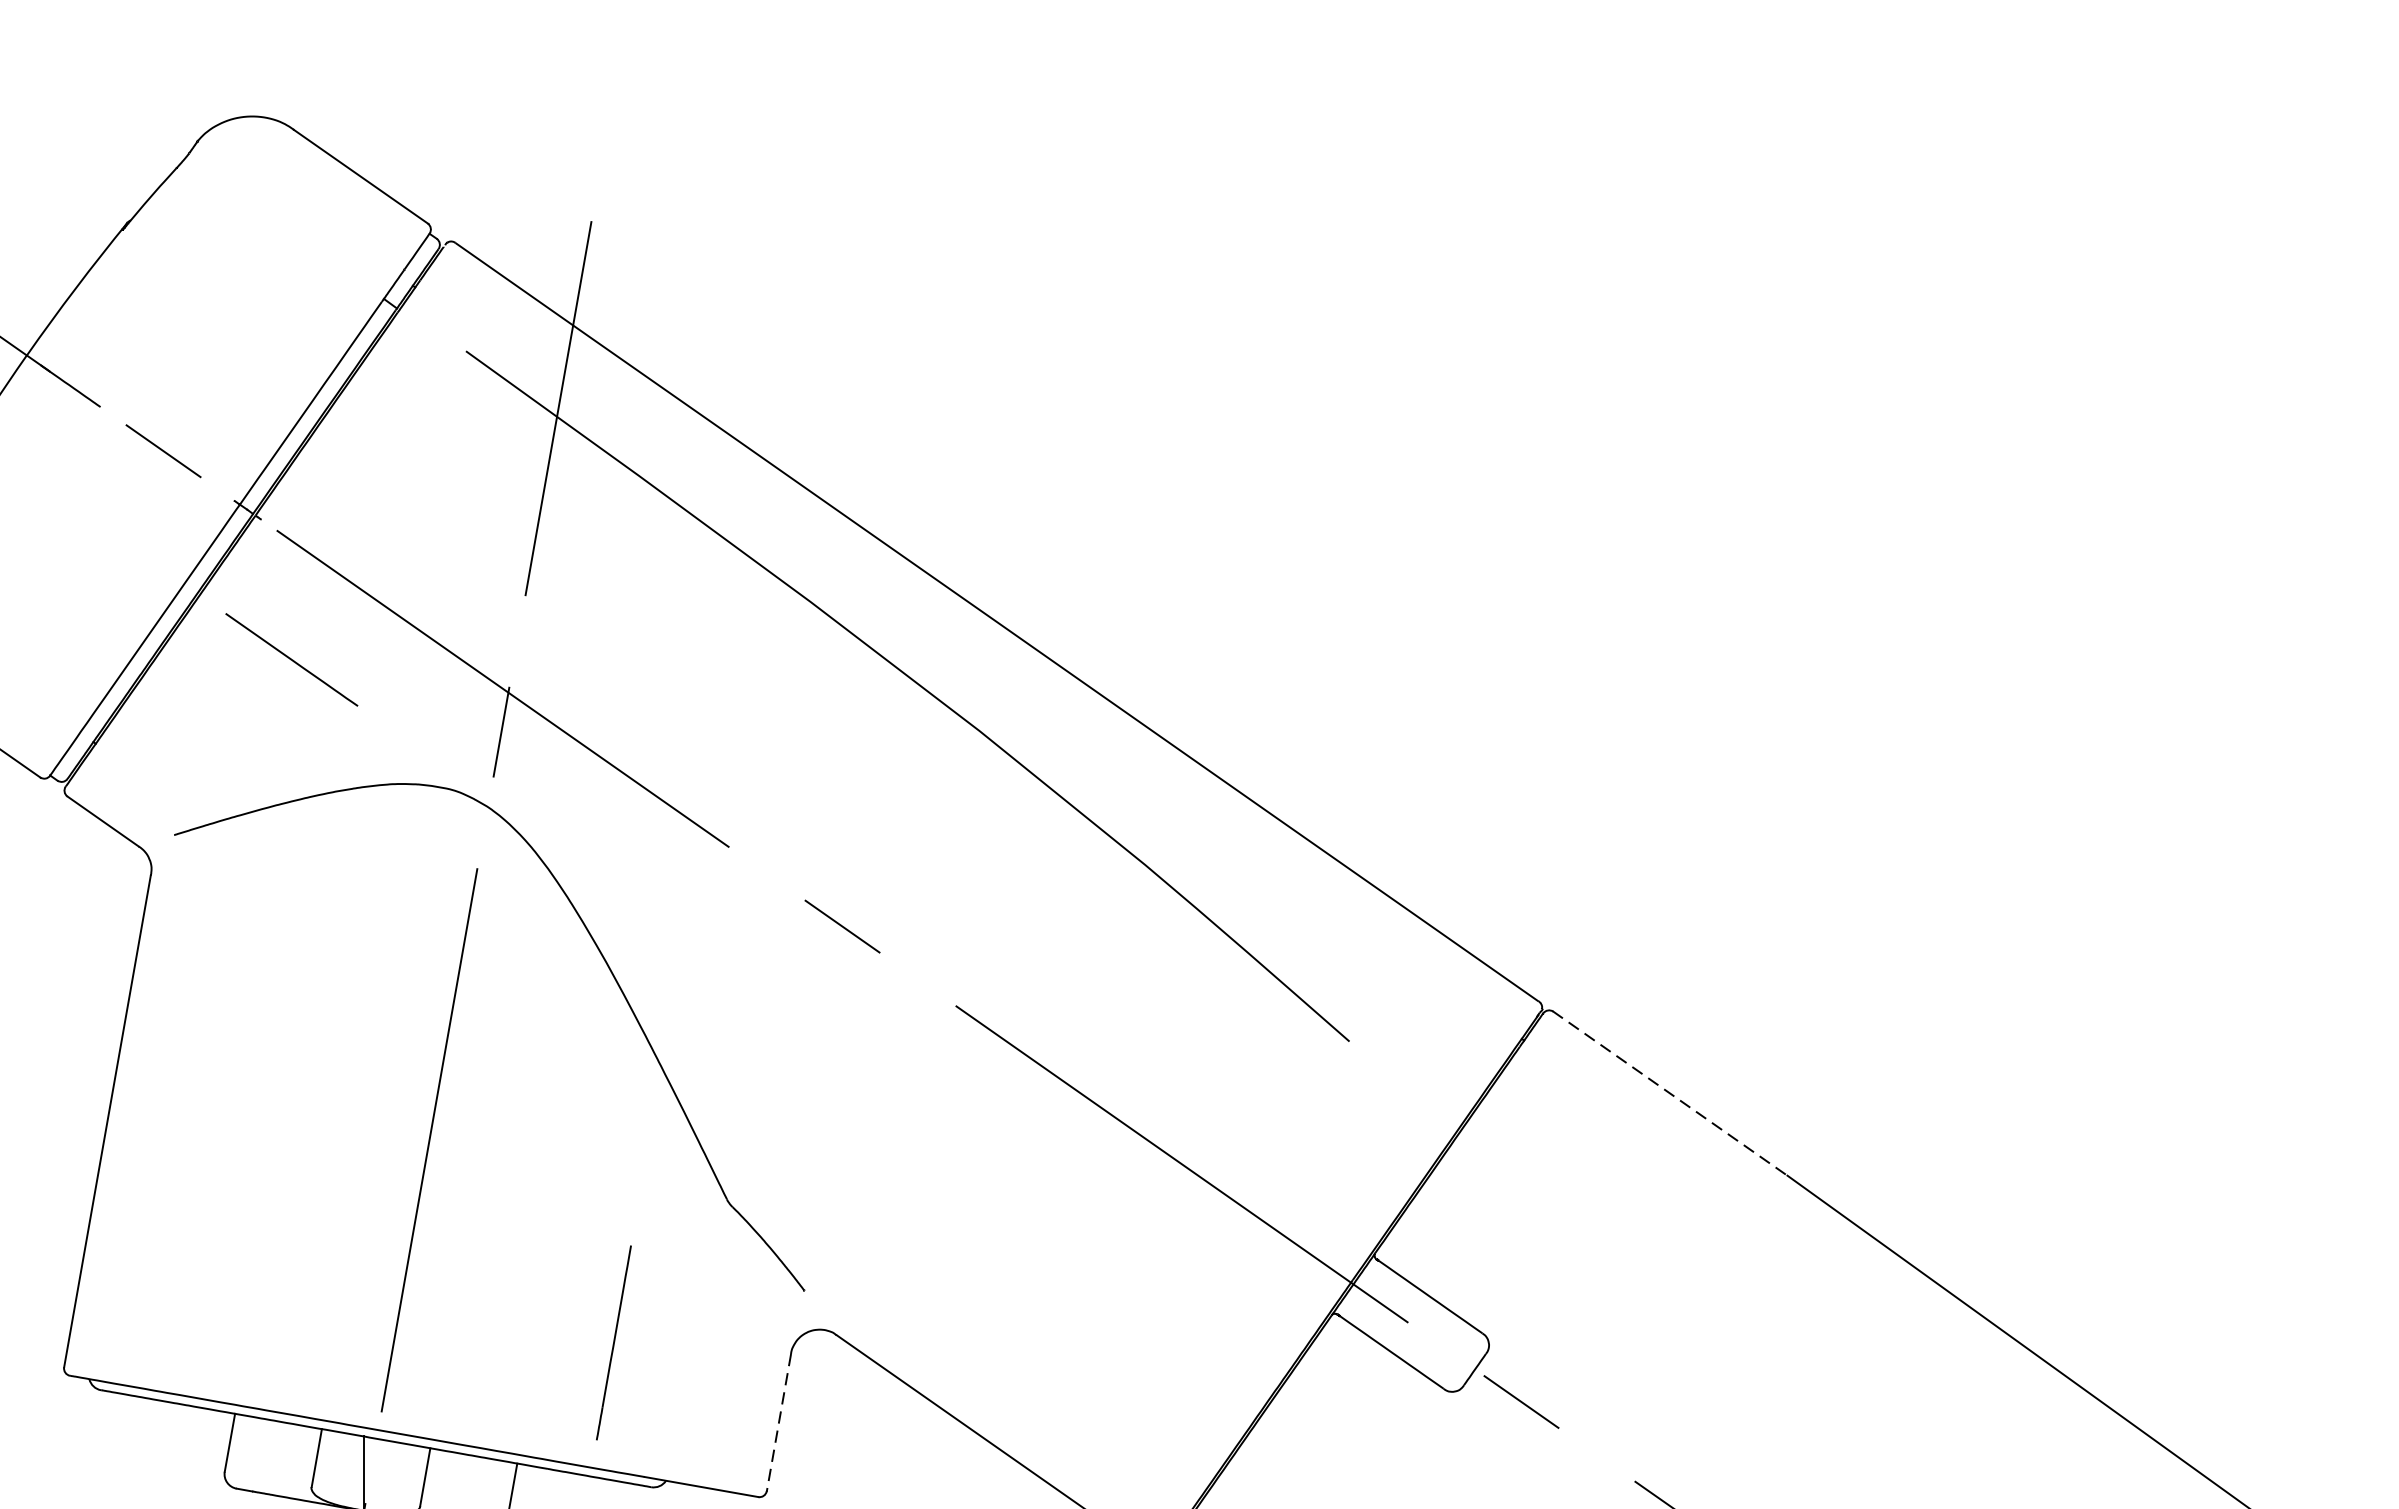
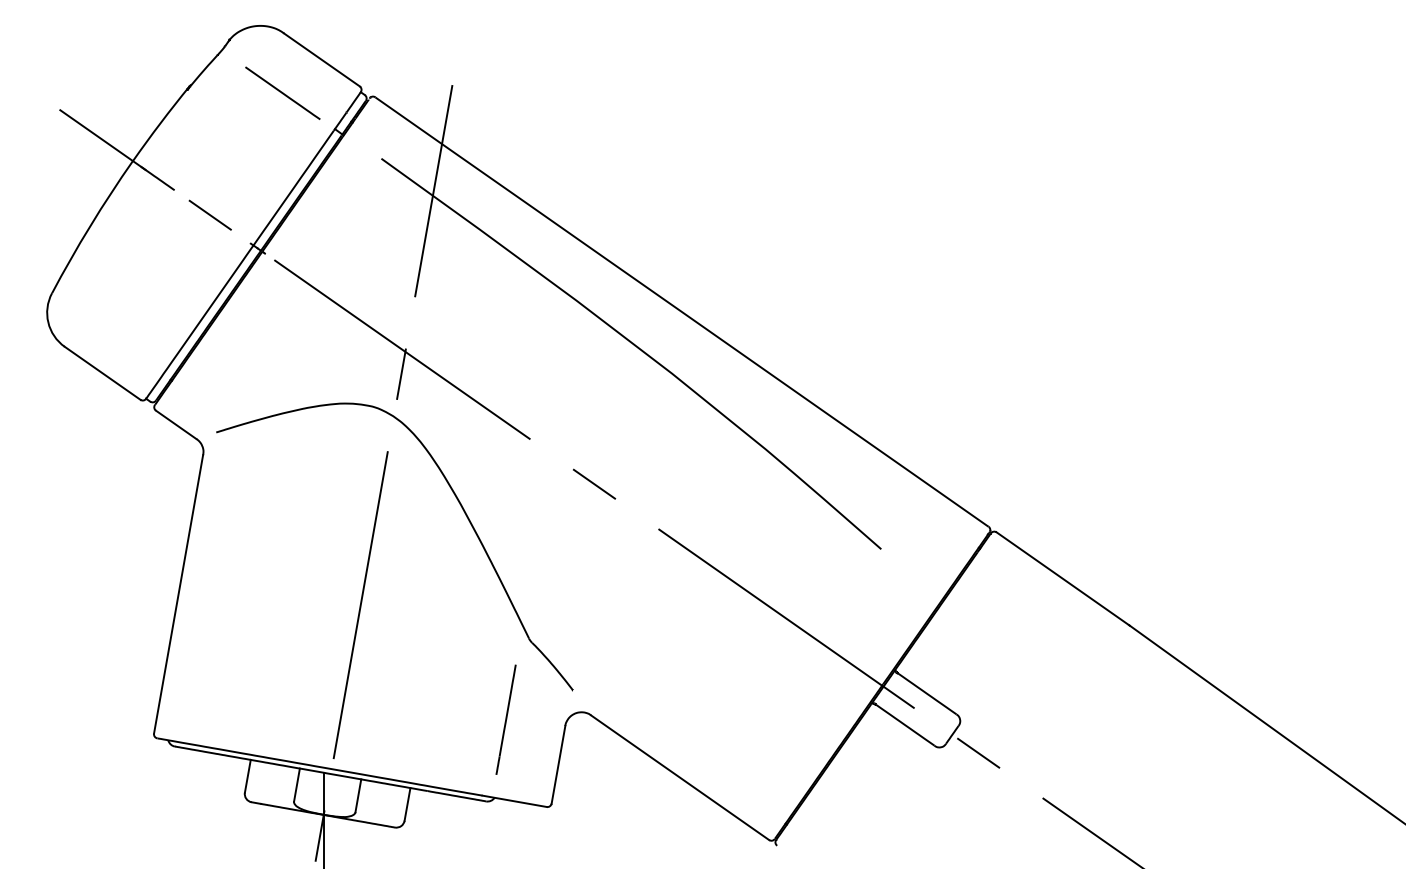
line: (291, 658) -> (282, 92), moved
line: (1671, 1094) -> (1063, 579), dashed -> solid
line: (612, 1342) -> (505, 719), moved
line: (778, 1423) -> (558, 765), dashed -> solid

